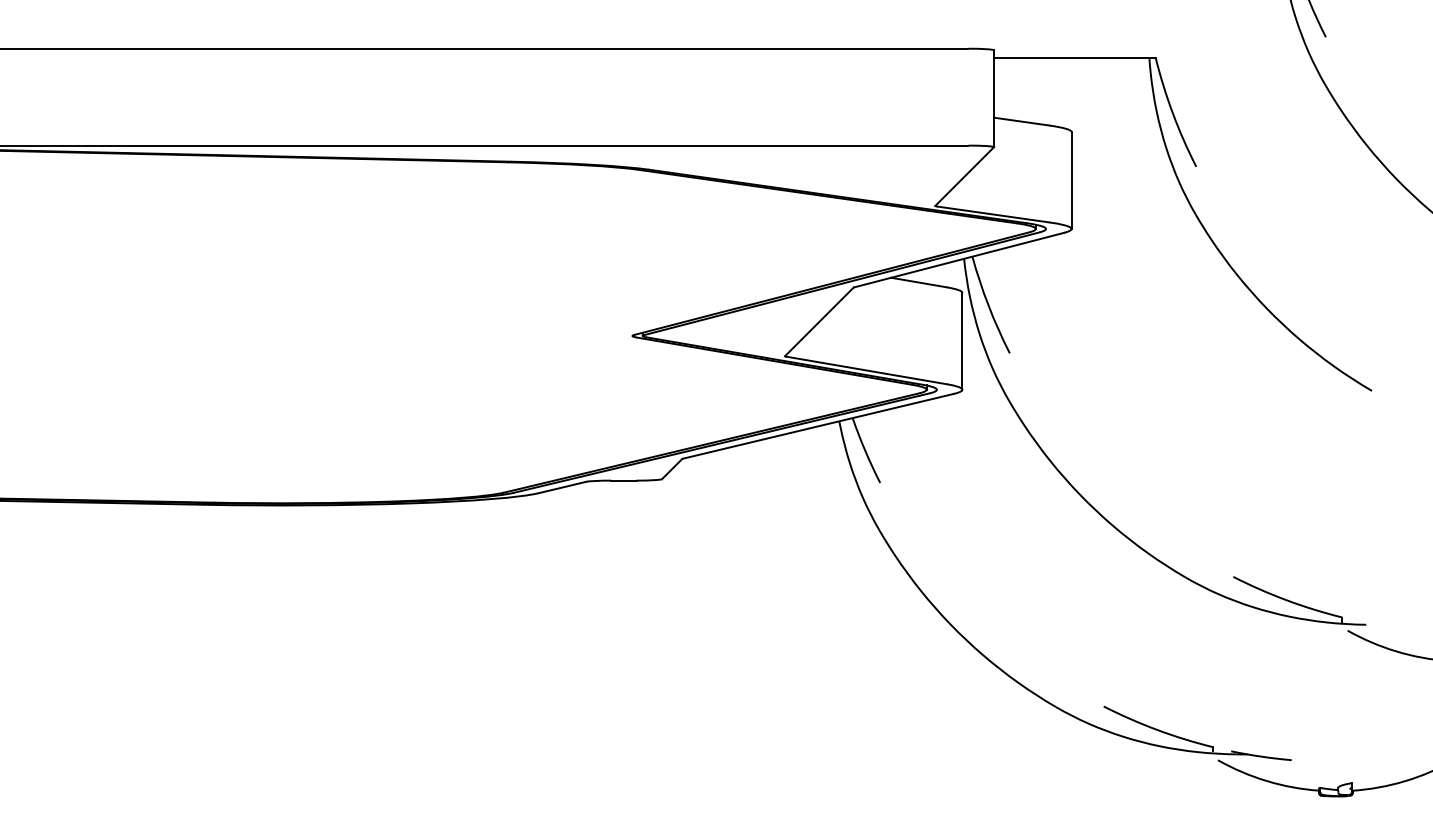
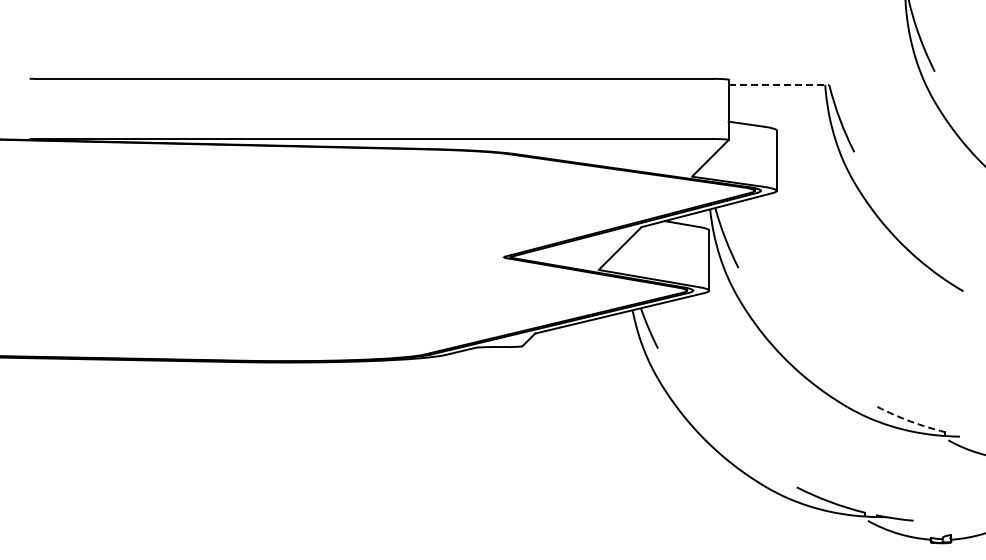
line: (1075, 57) -> (779, 84), solid -> dashed
arc: (1286, 600) -> (910, 421), solid -> dashed

